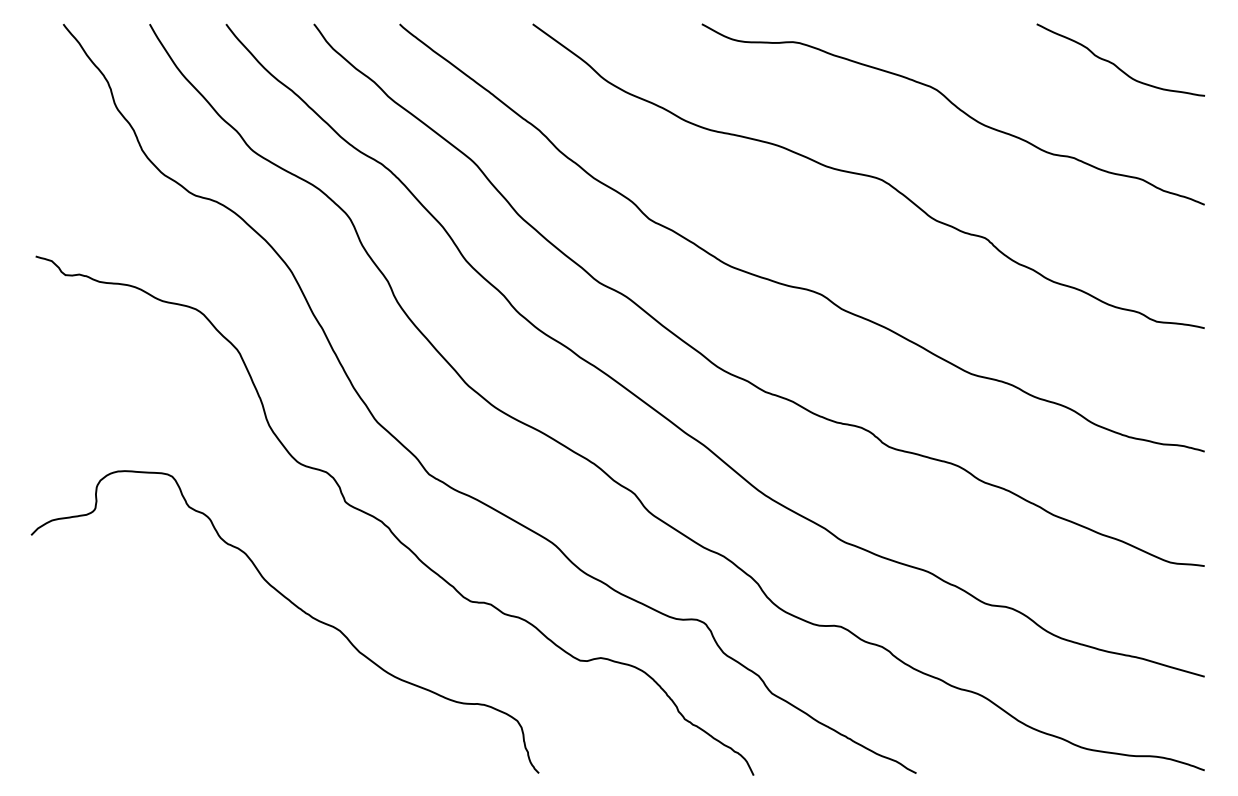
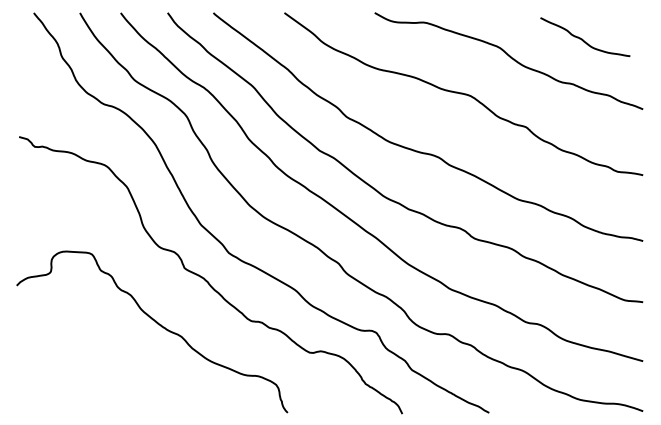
curve: (1115, 62) -> (582, 38), moved

